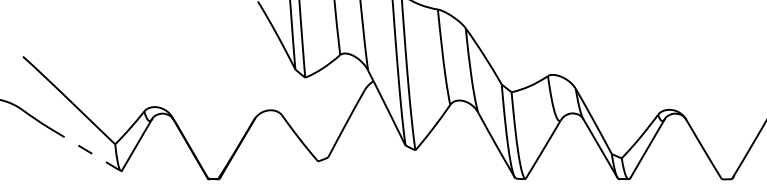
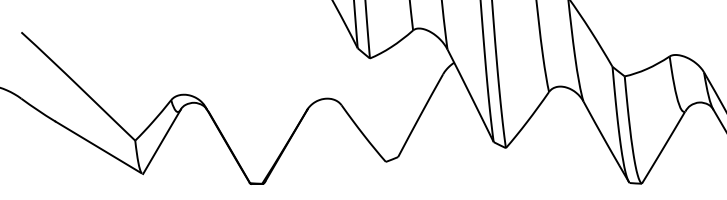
line: (85, 149) -> (98, 147), dashed -> solid

